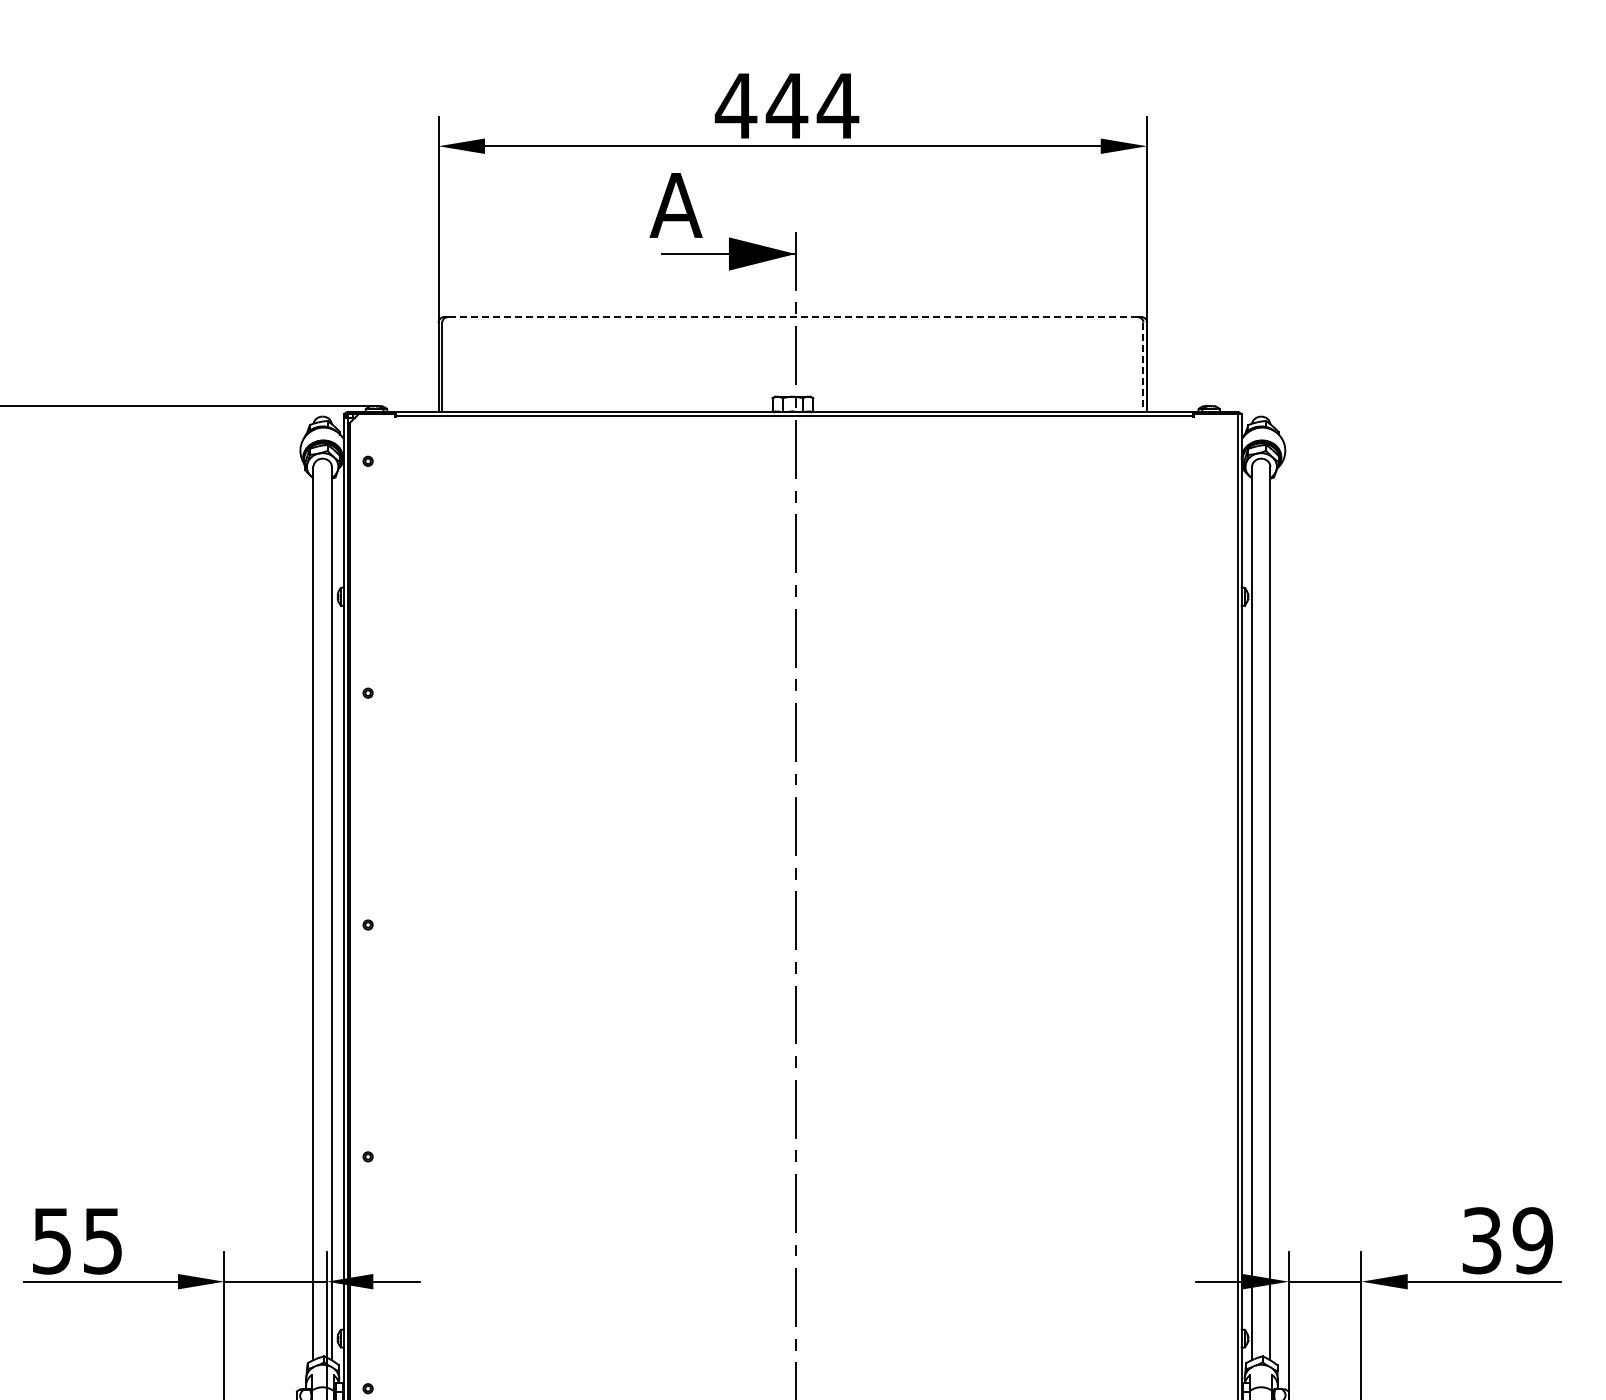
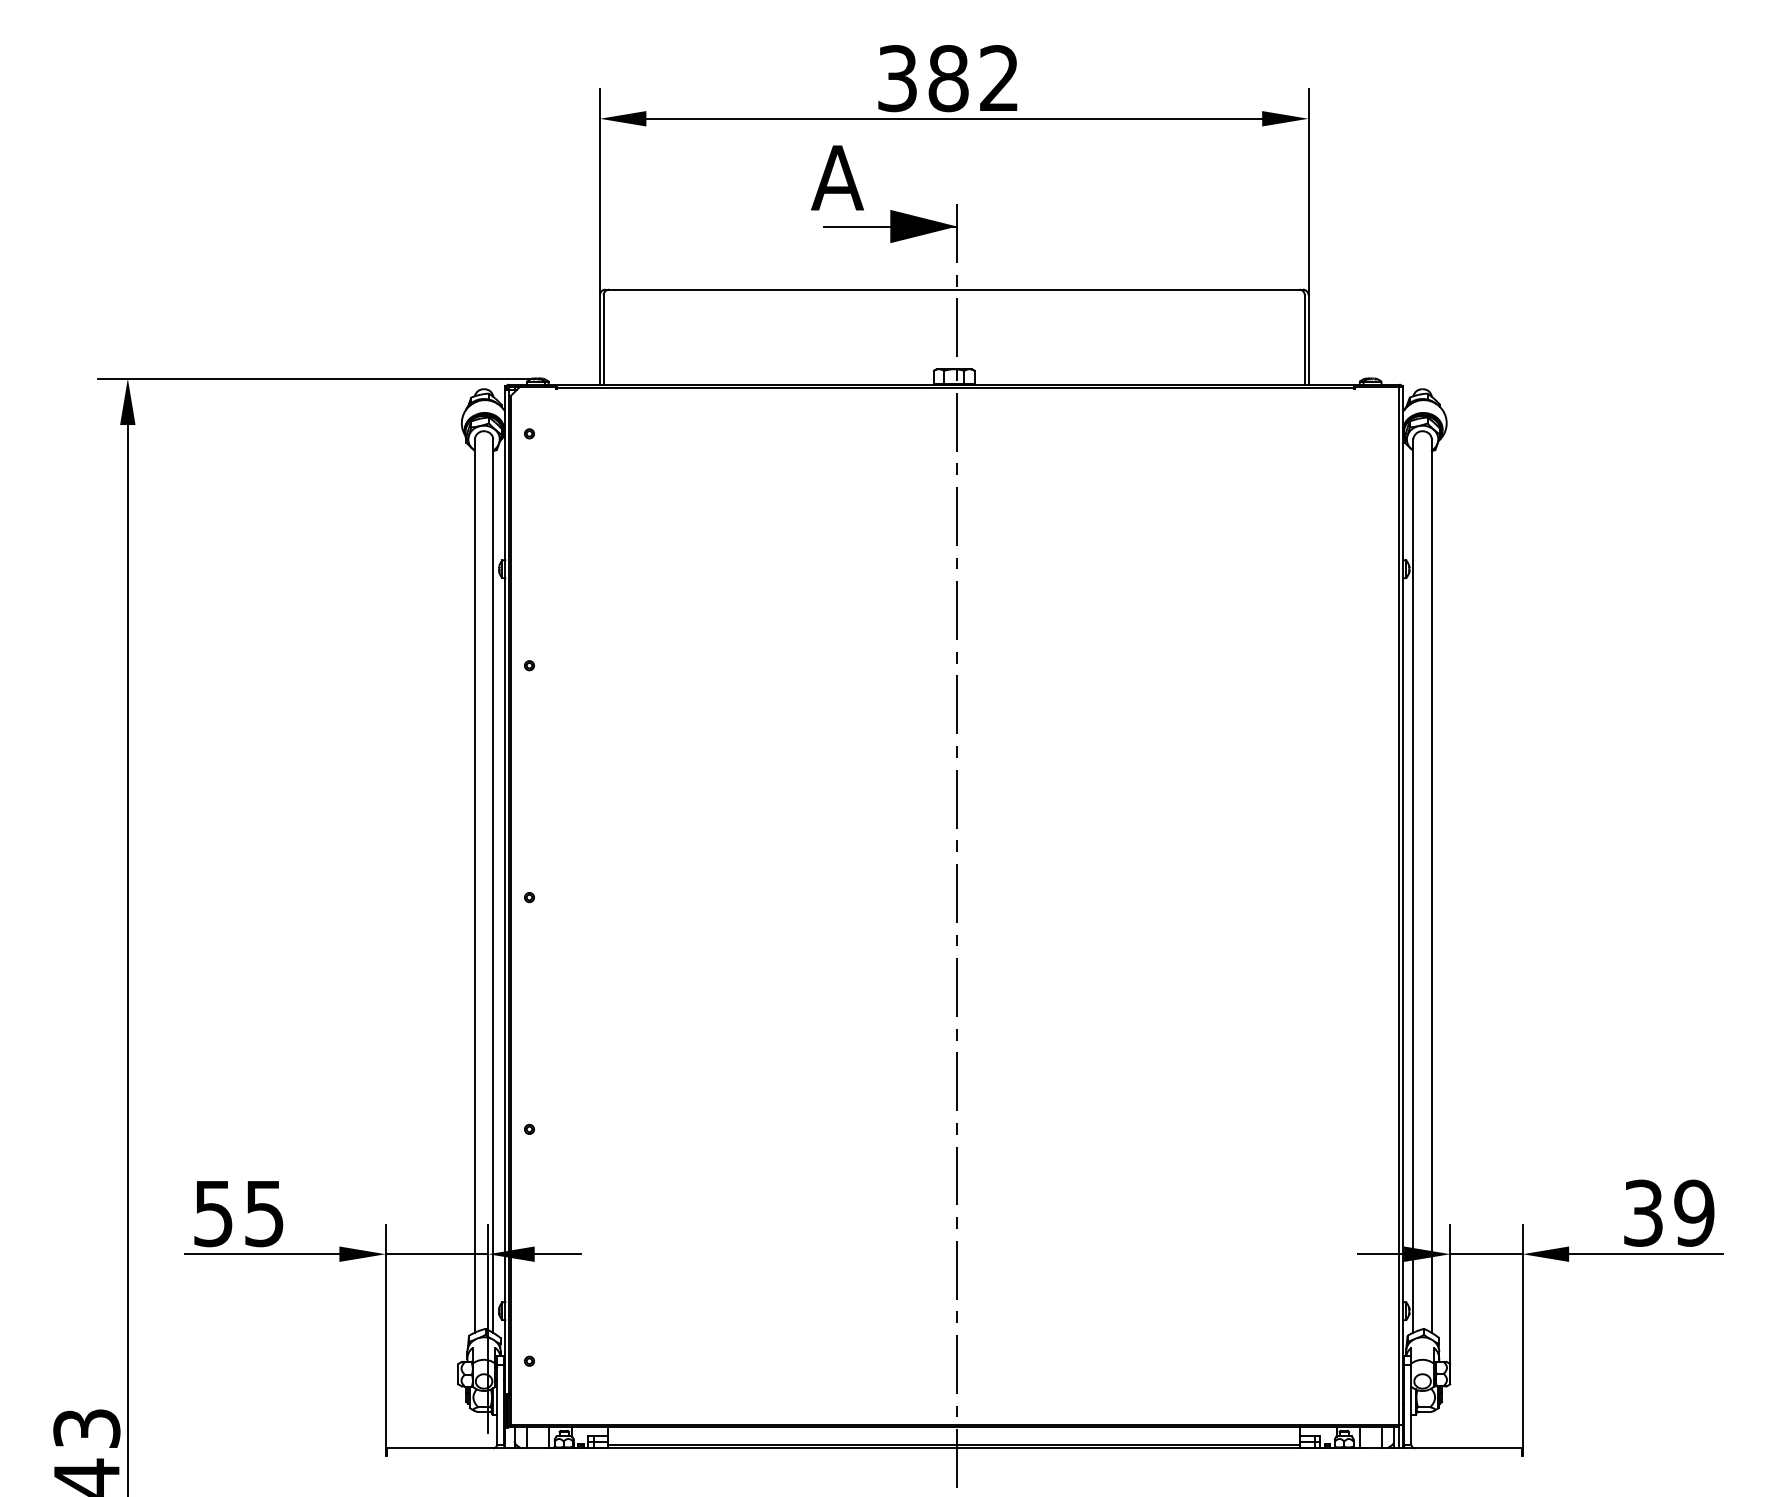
text: (787, 105) -> (948, 78), 444 -> 382
line: (793, 316) -> (954, 289), dashed -> solid
line: (1143, 366) -> (1304, 339), dashed -> solid

